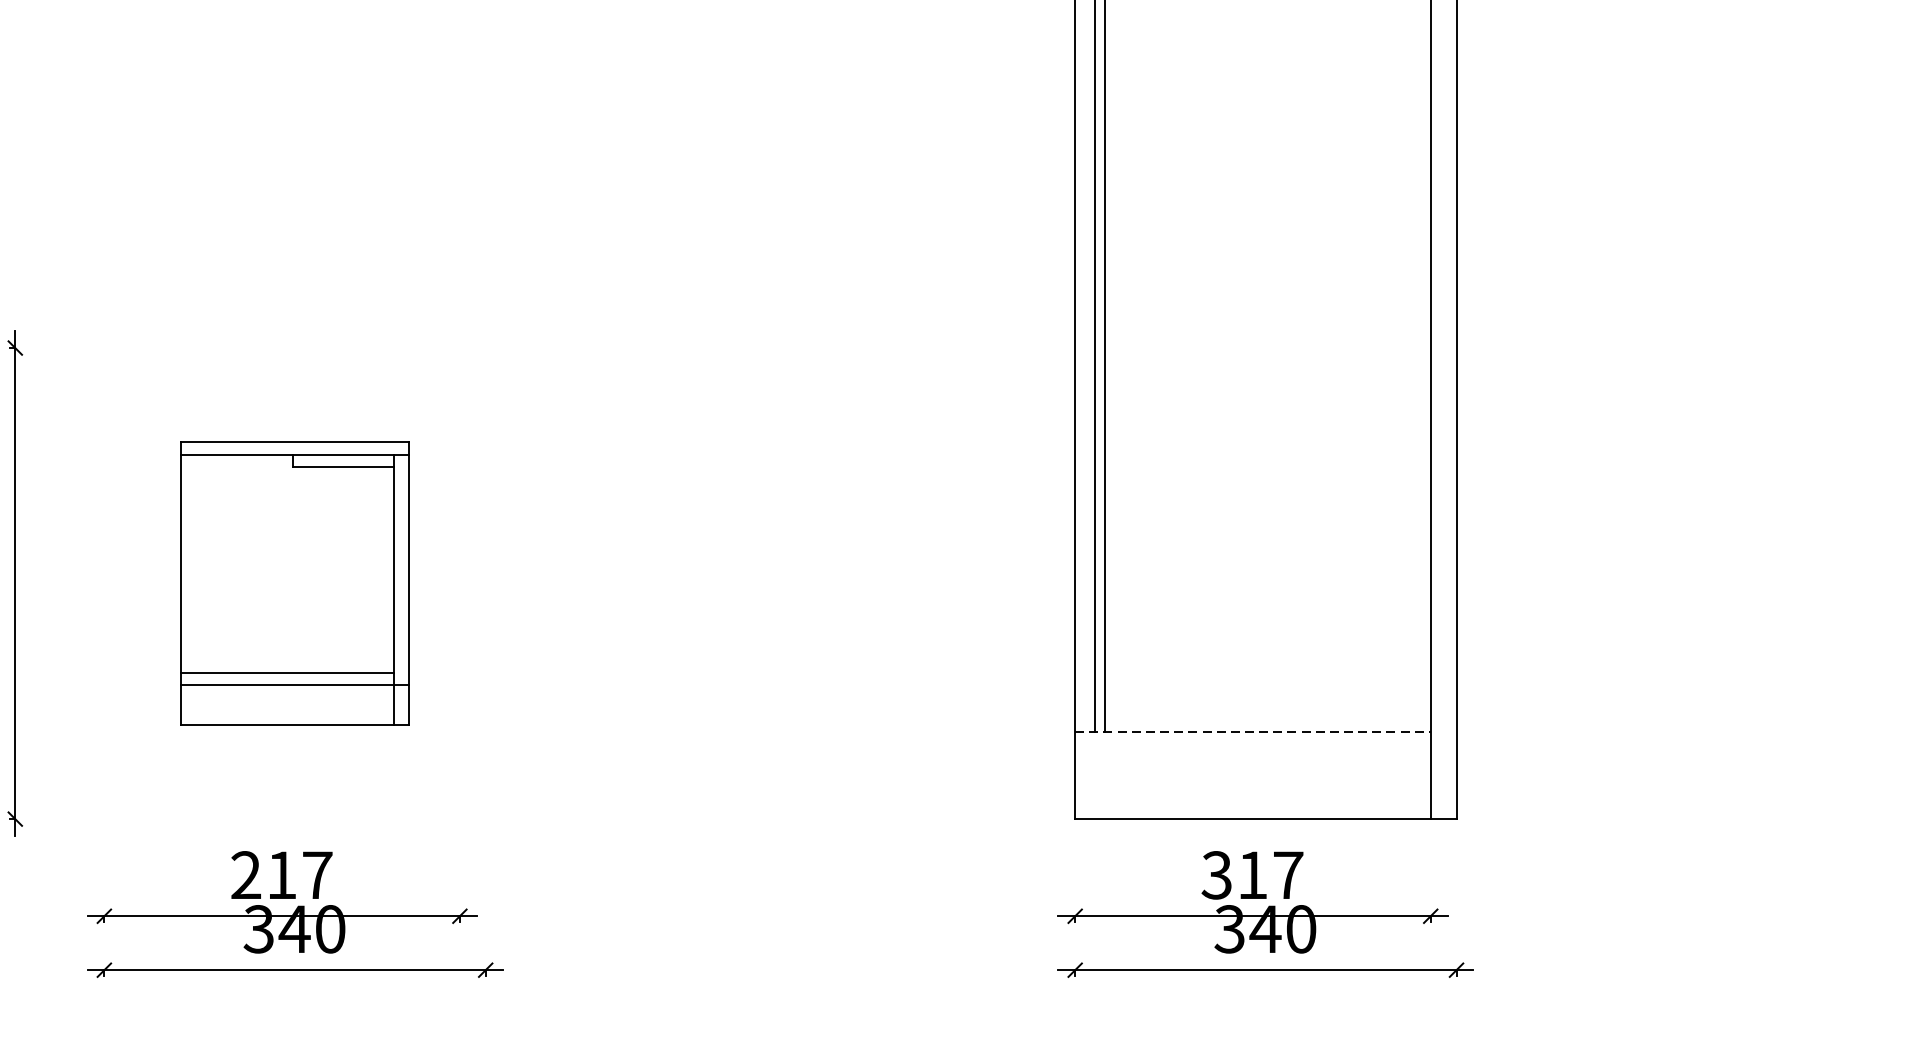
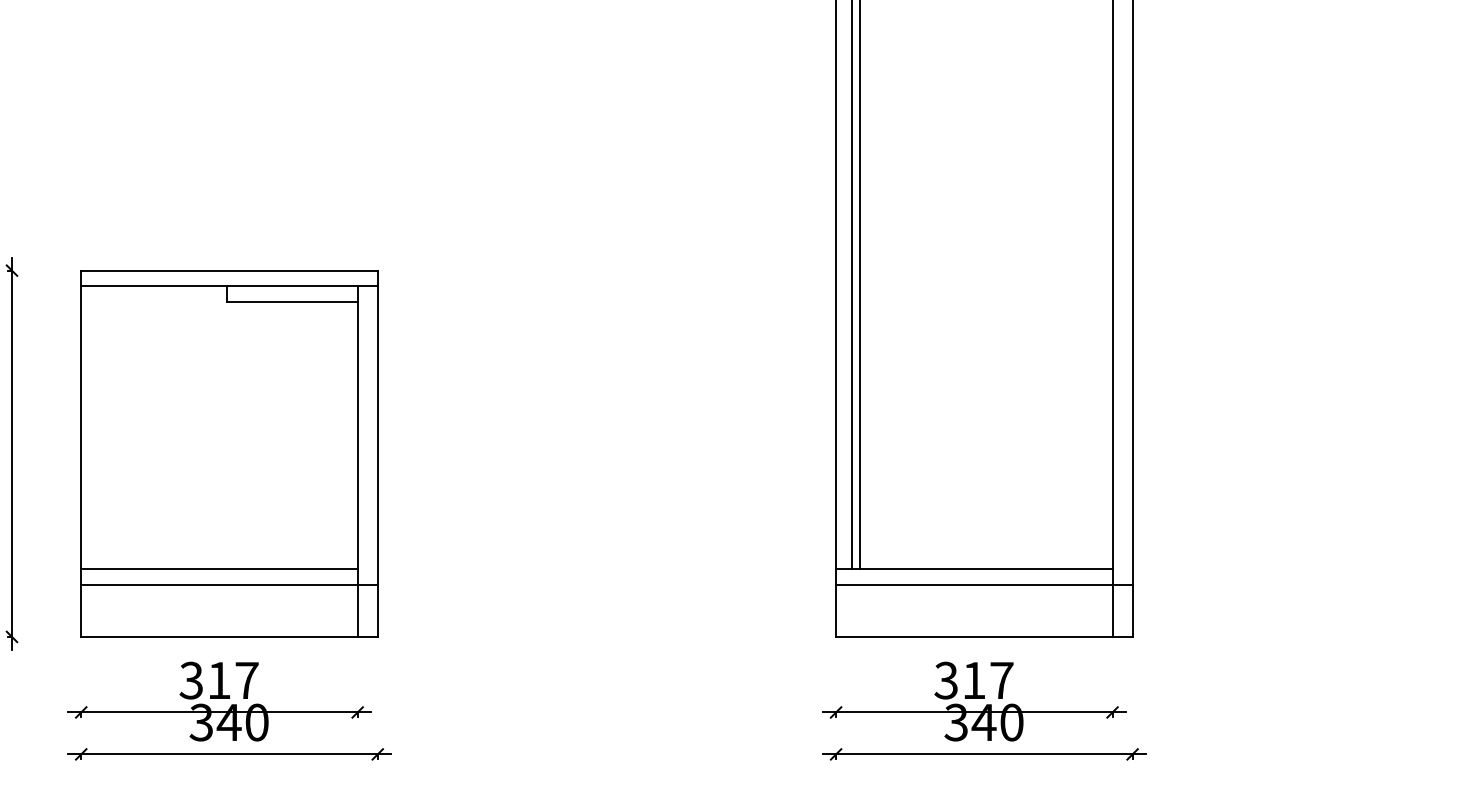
part: (295, 583) -> (229, 453), size x1.67
line: (1253, 731) -> (974, 568), dashed -> solid
line: (1266, 751) -> (984, 584), added
text: (246, 875) -> (191, 680), 217 -> 317

